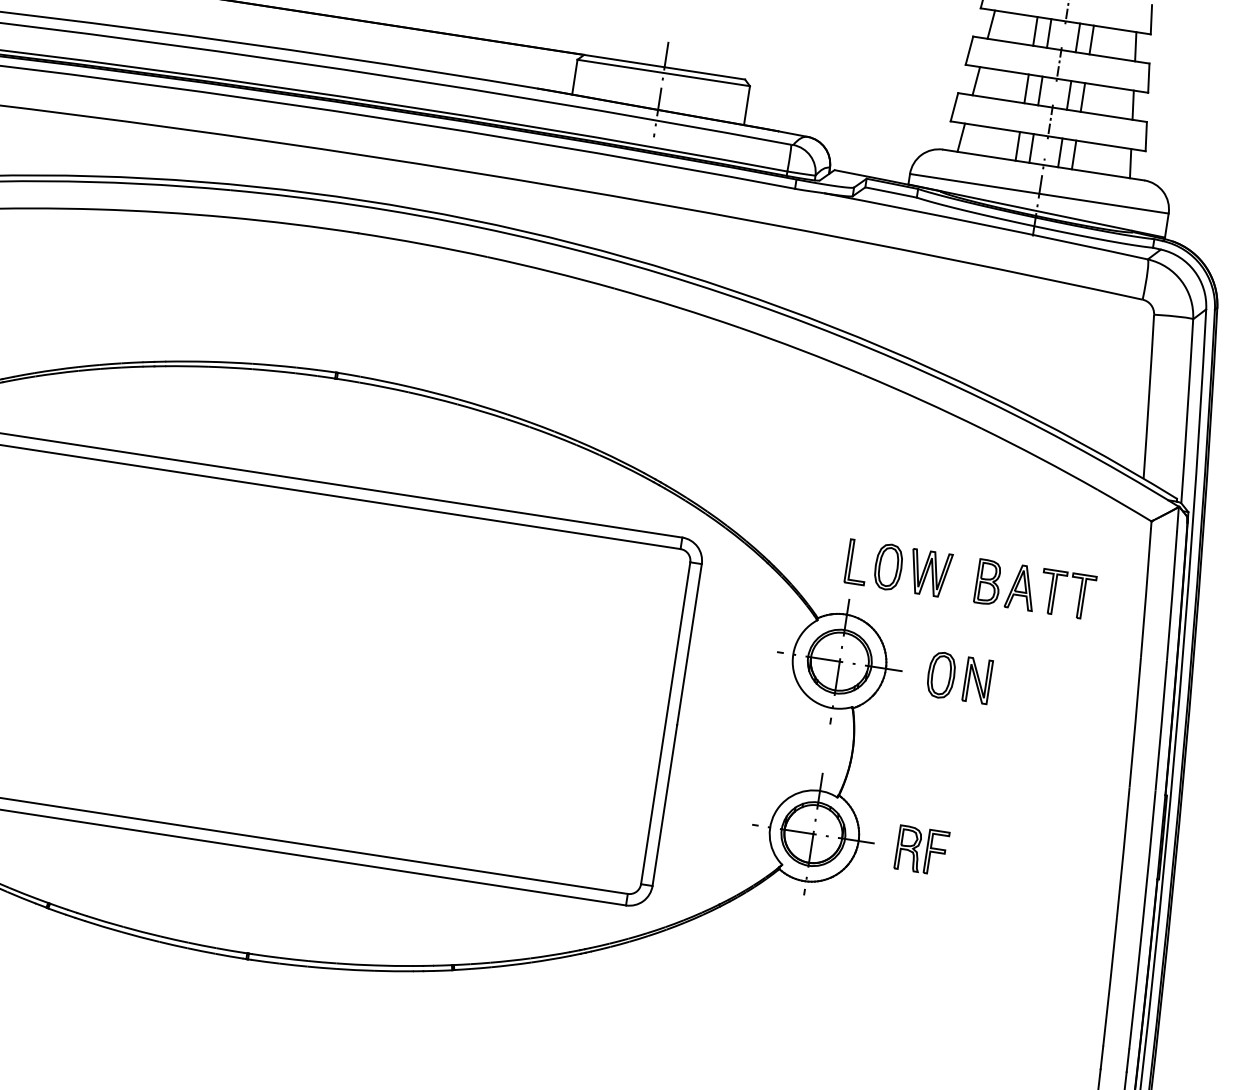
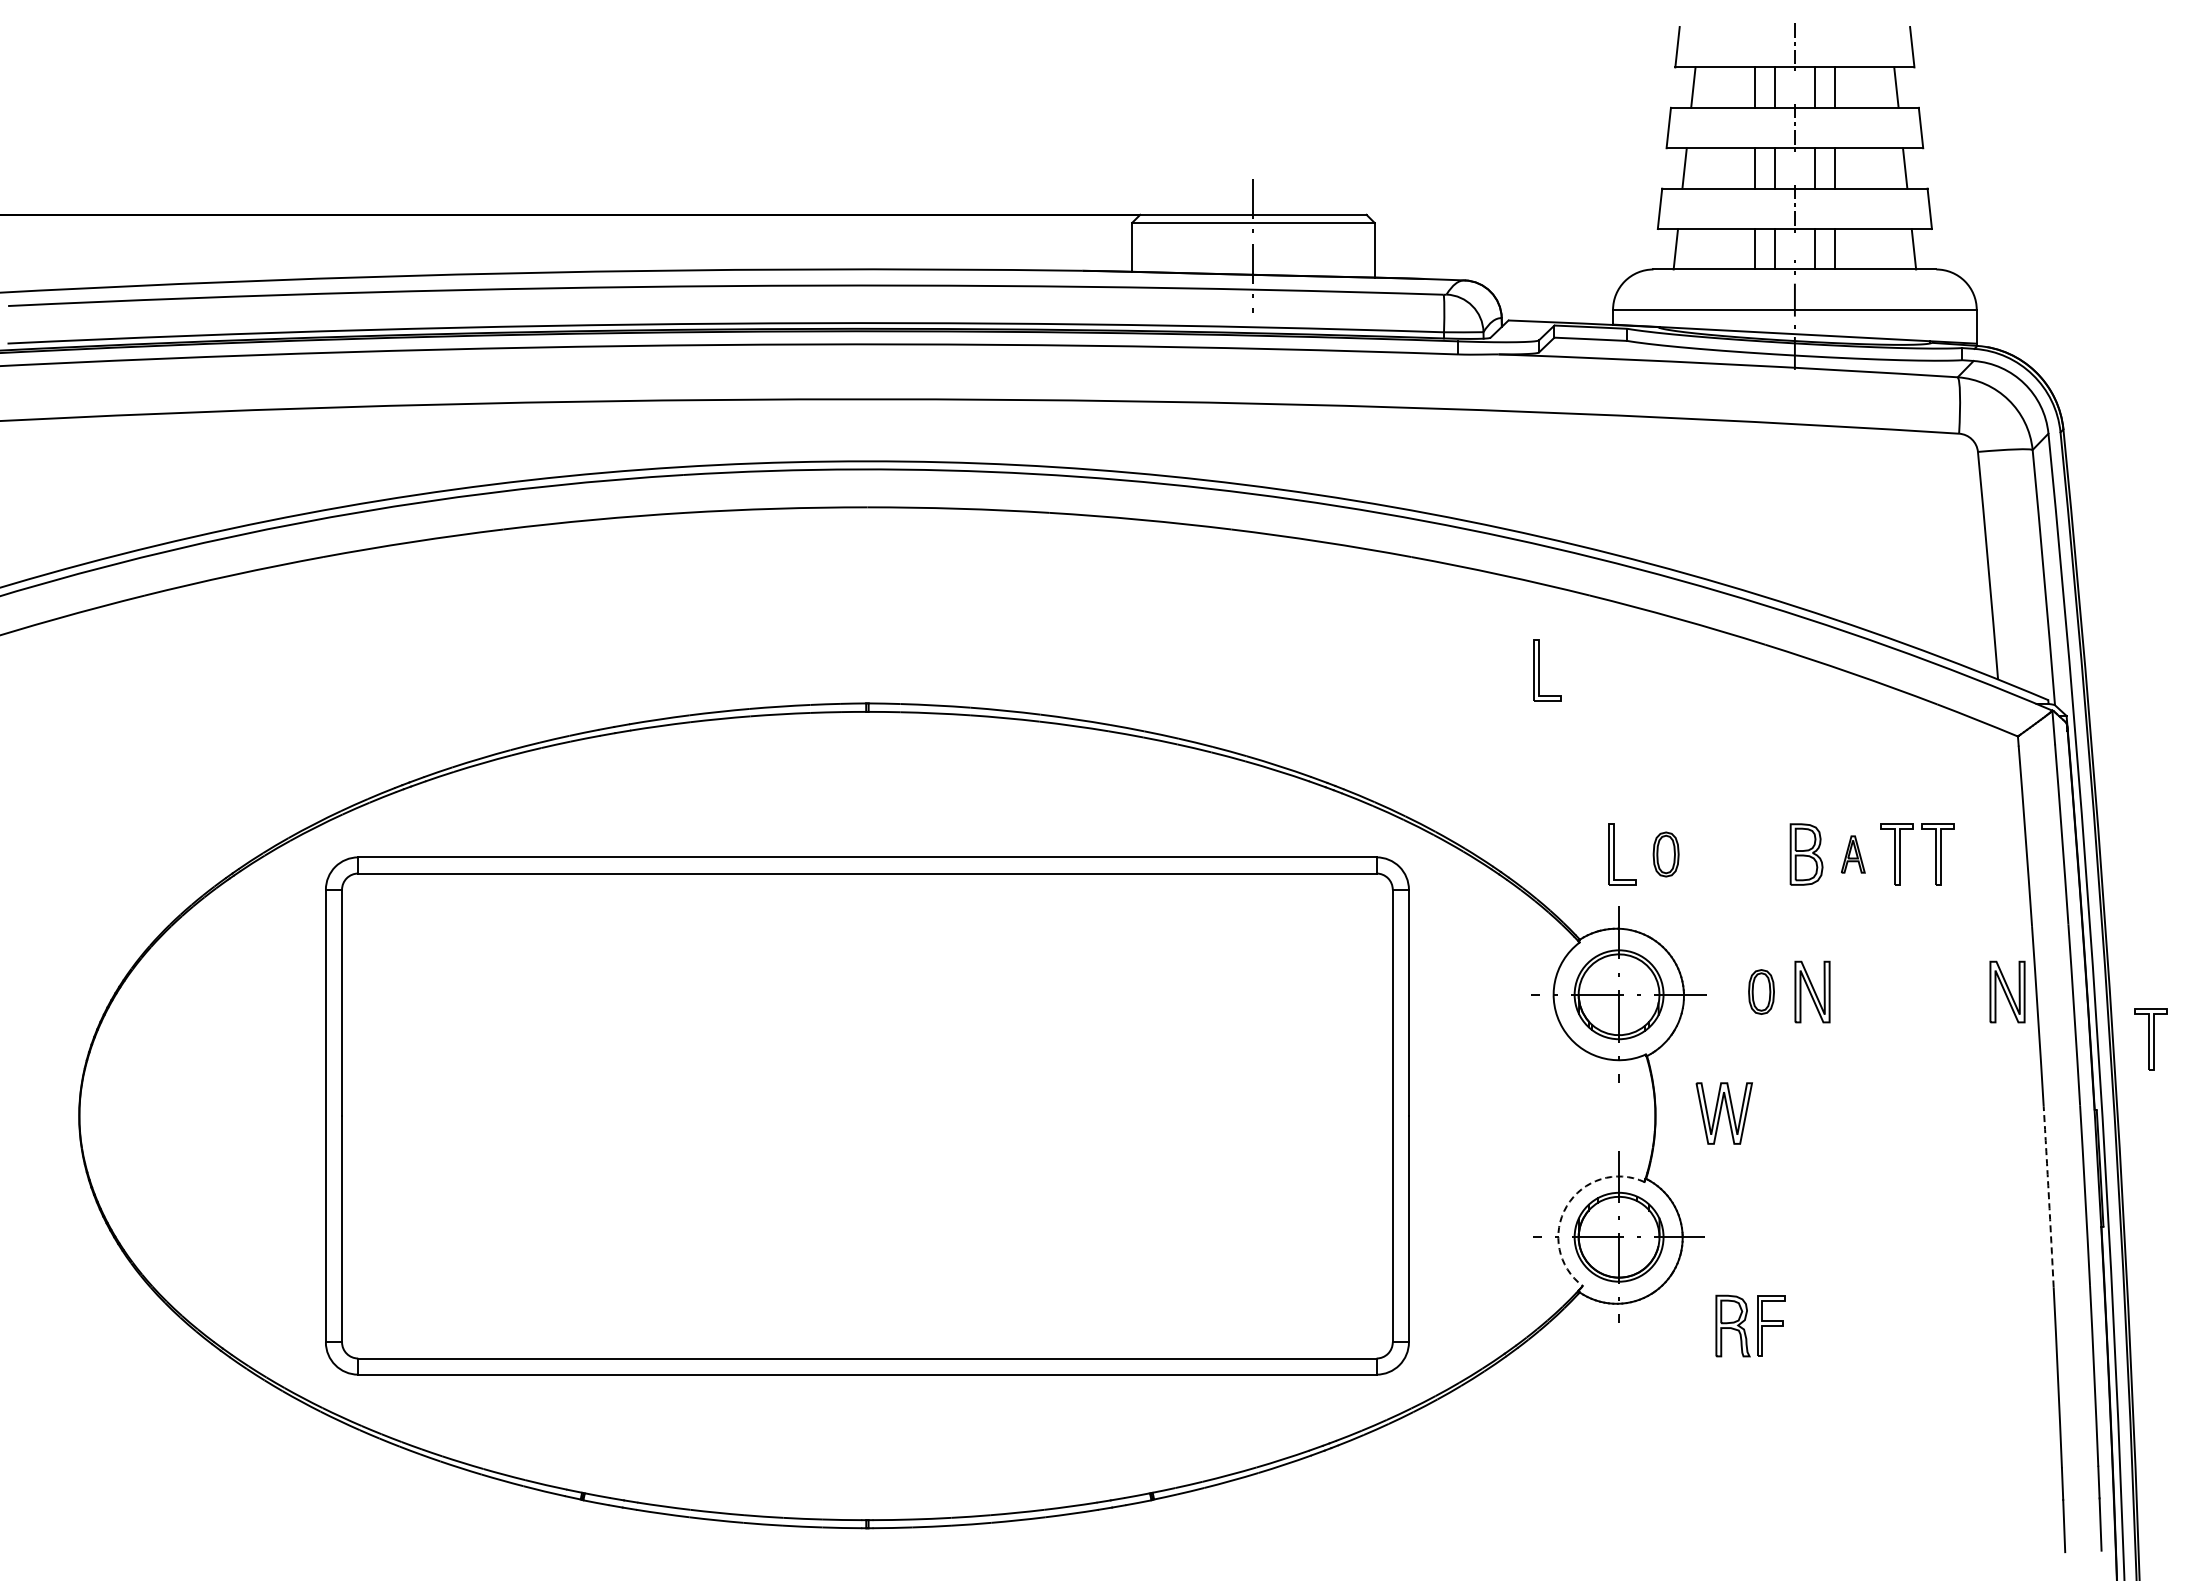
part: (818, 422) -> (1539, 670), added
part: (888, 566) -> (1665, 854), size x0.7
part: (929, 573) -> (1723, 1113), moved
part: (1021, 587) -> (1853, 854), size x0.6
part: (941, 674) -> (1761, 991), size x0.7
part: (1116, 701) -> (2007, 991), added
part: (1212, 751) -> (2150, 1039), added
arc: (779, 806) -> (1566, 1206), solid -> dashed
part: (917, 851) -> (1744, 1328), moved
arc: (1123, 852) -> (2048, 1197), solid -> dashed

